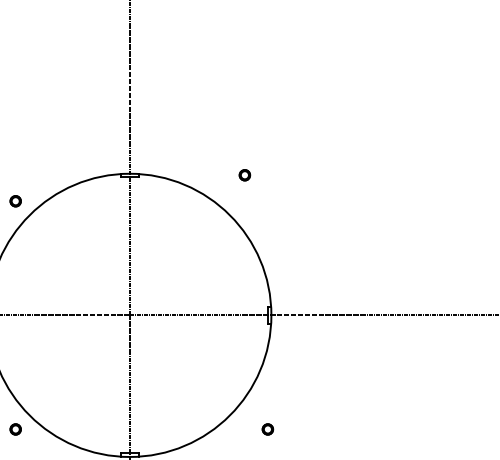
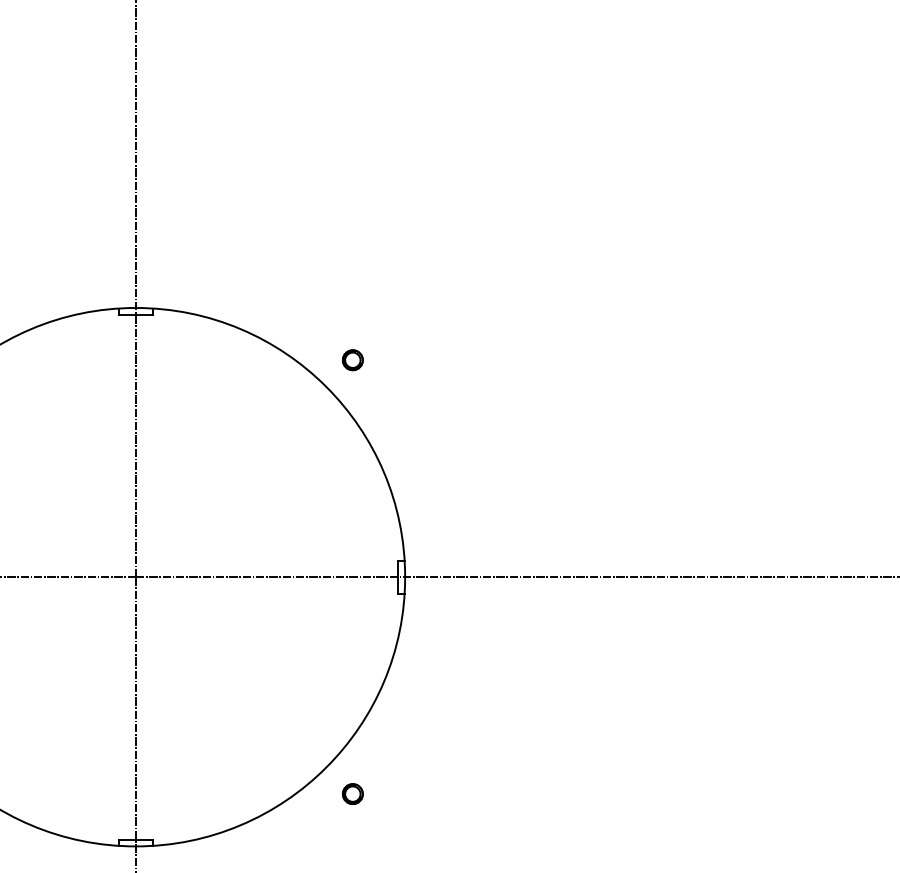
part: (244, 175) -> (352, 360), moved
part: (267, 429) -> (352, 794), moved

